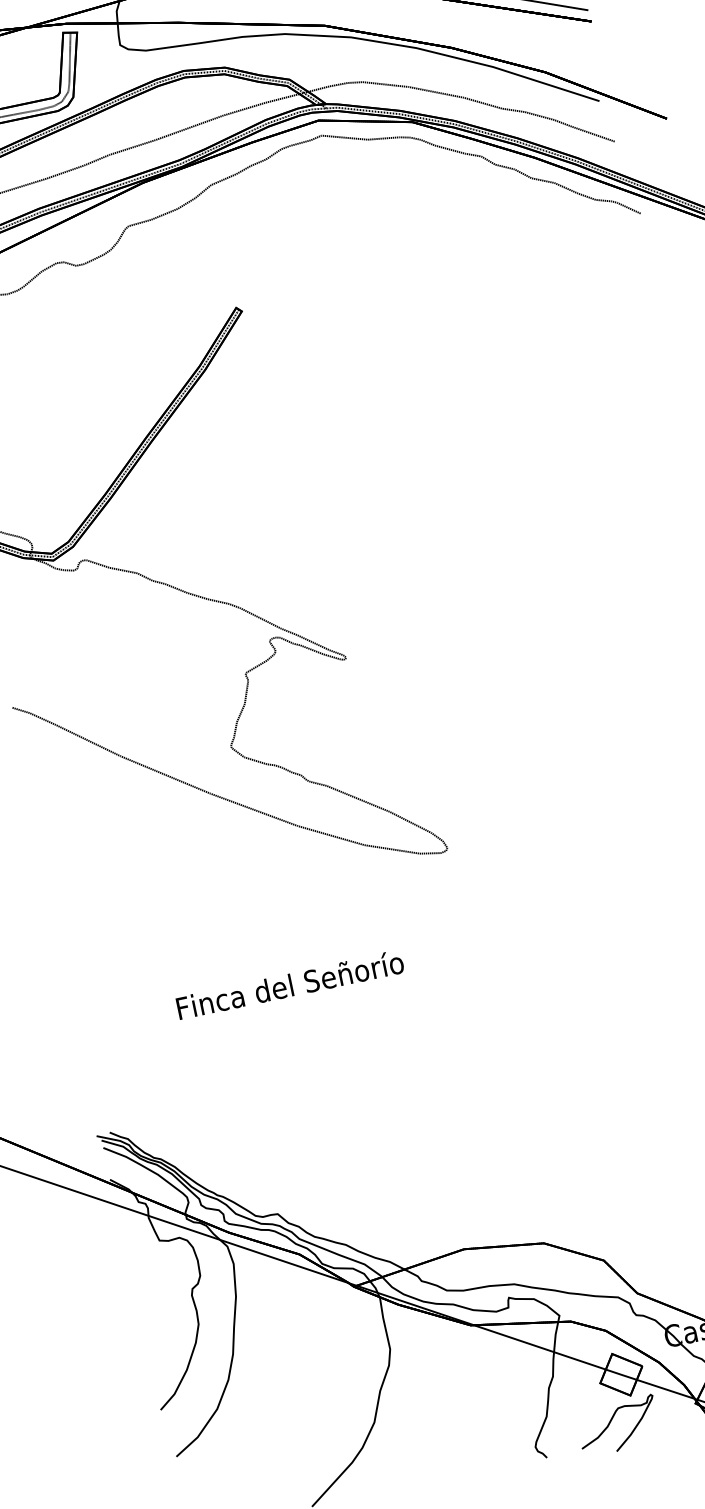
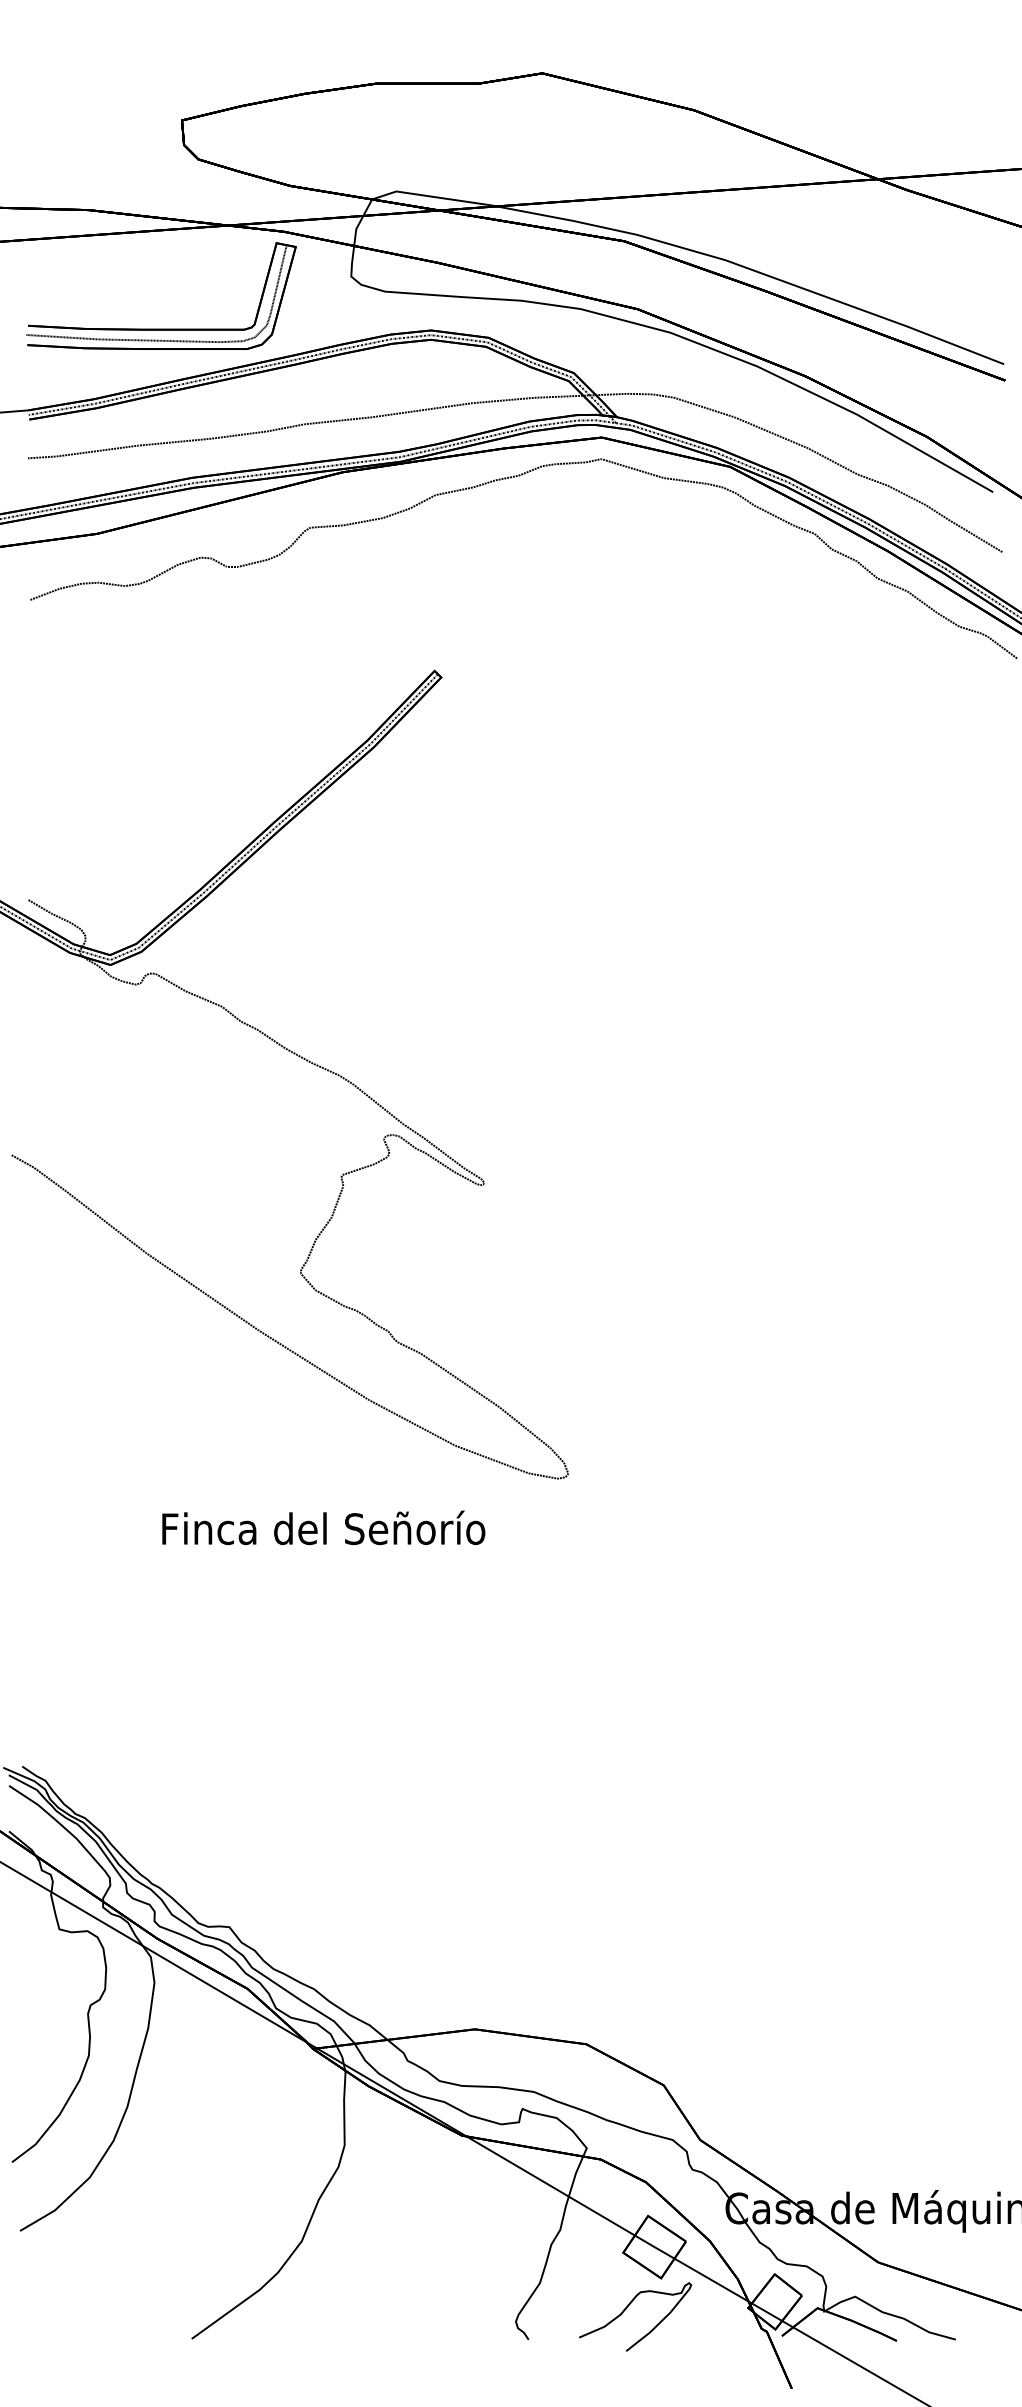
text: (289, 984) -> (323, 1527), moved

